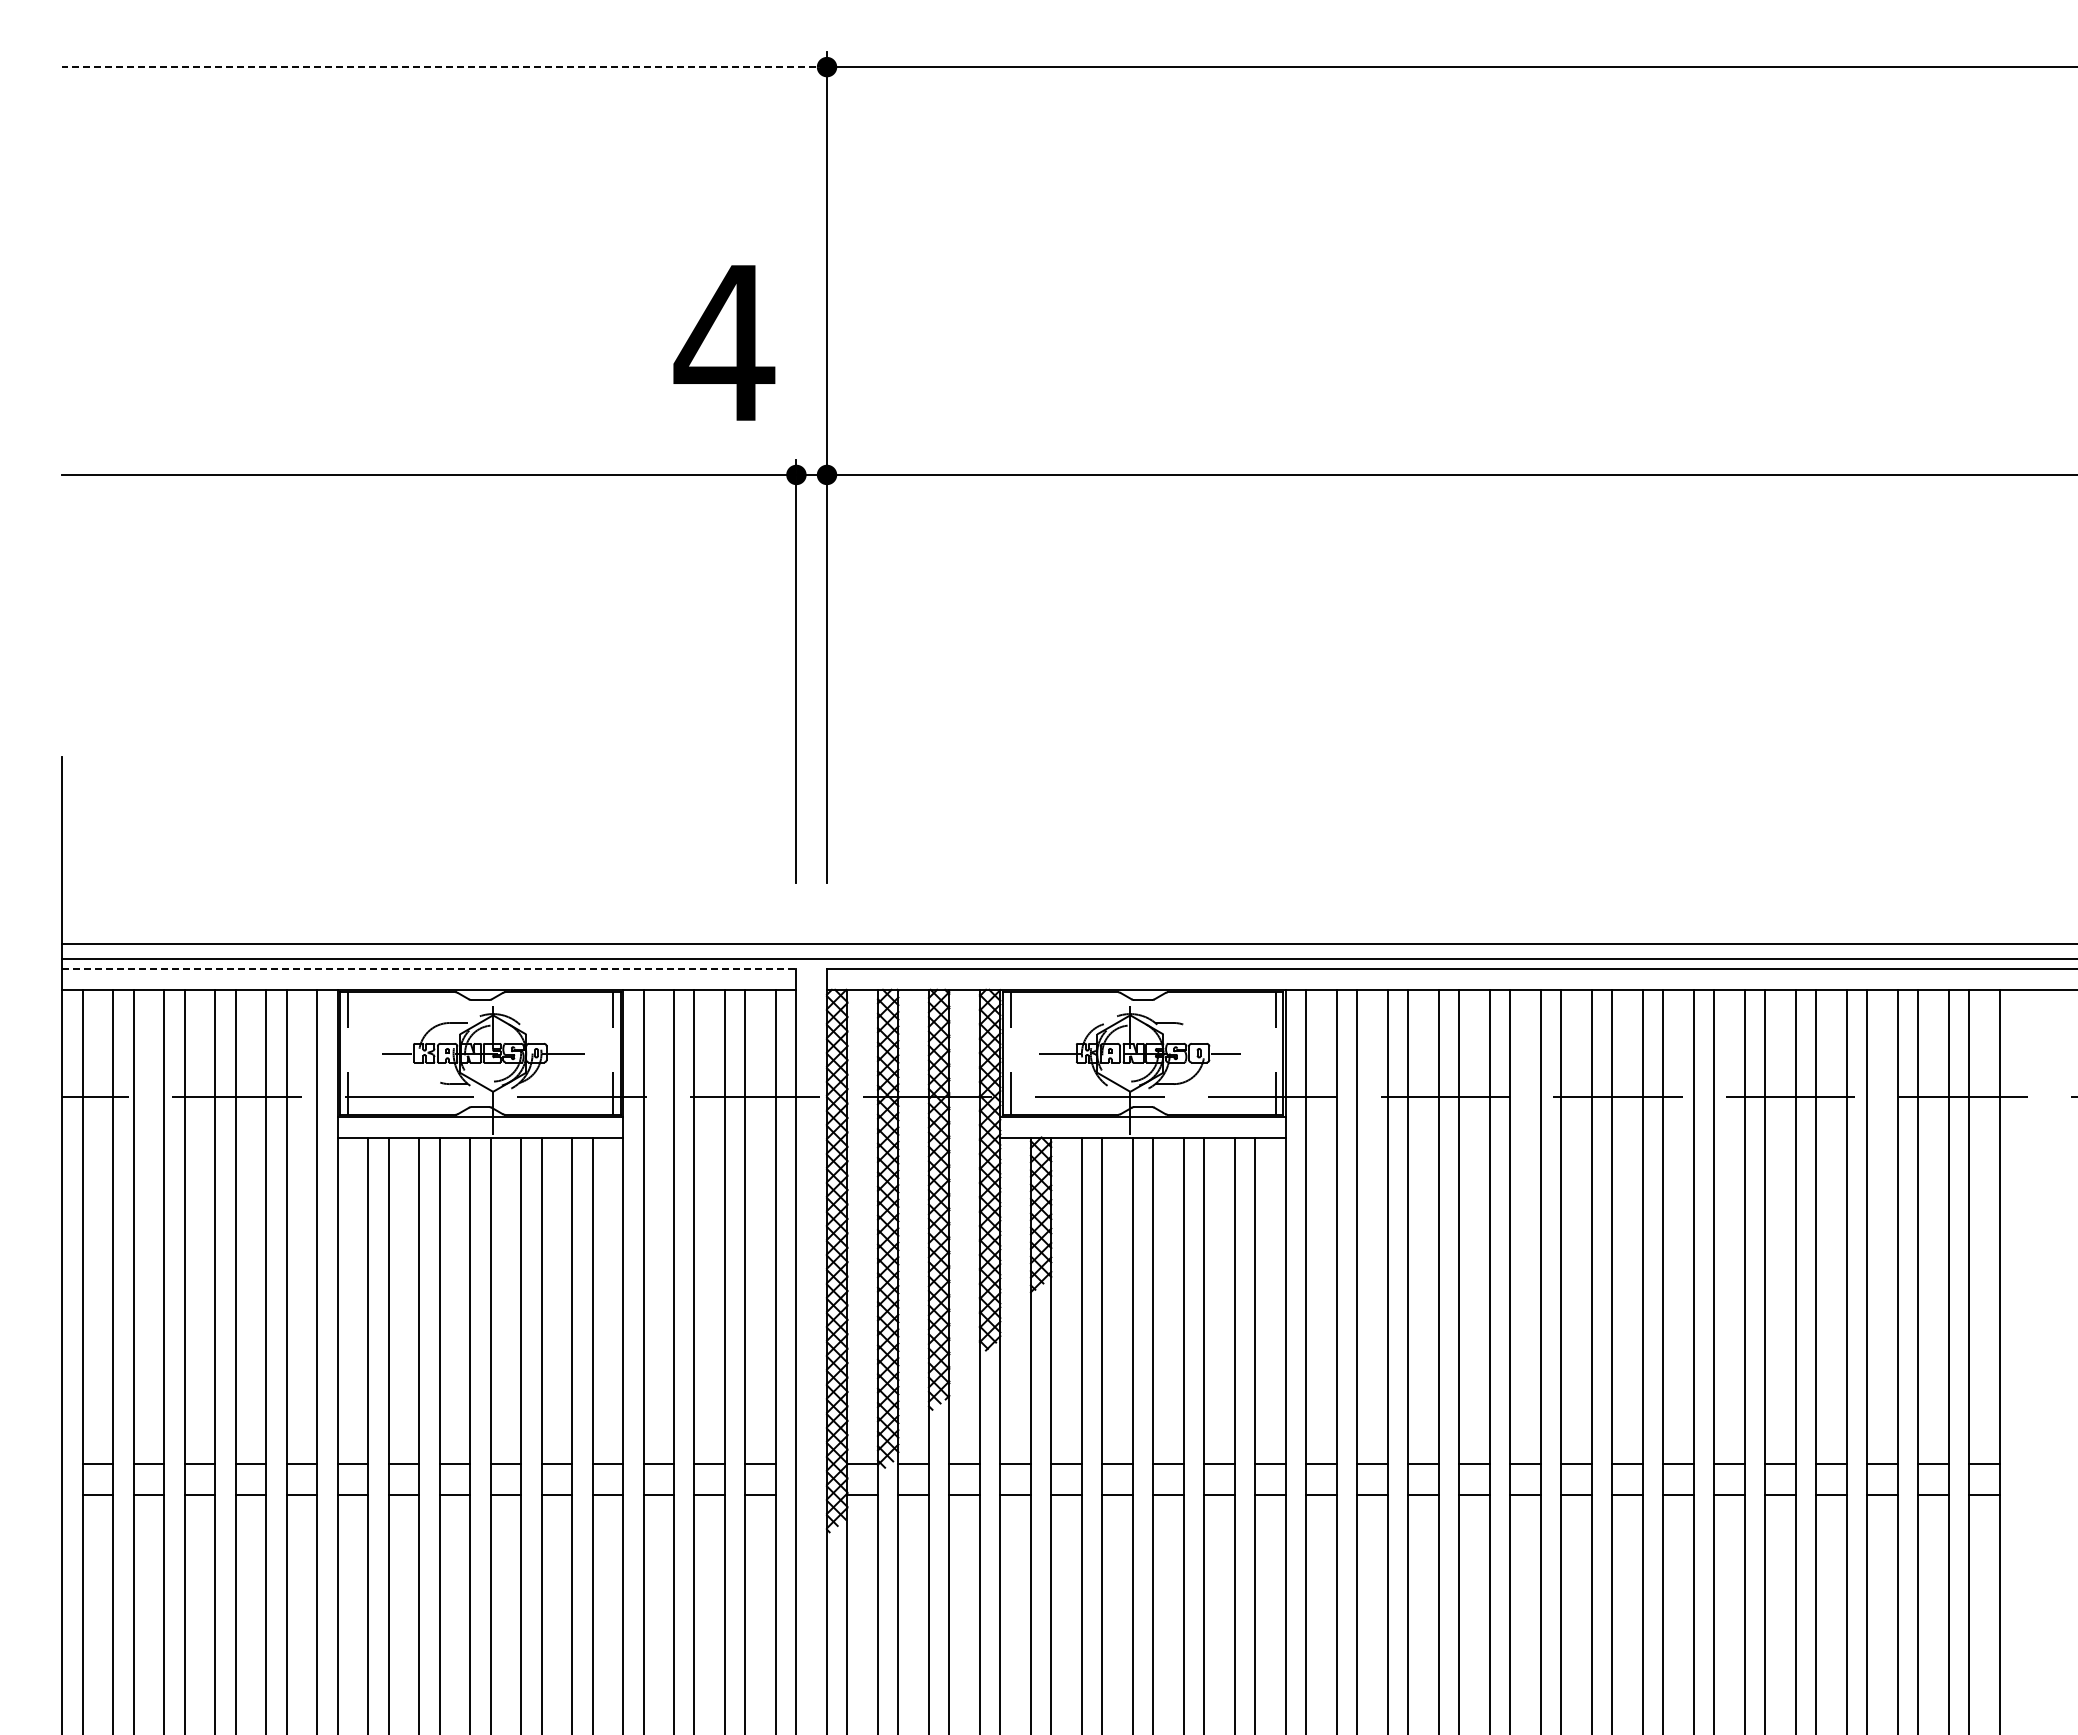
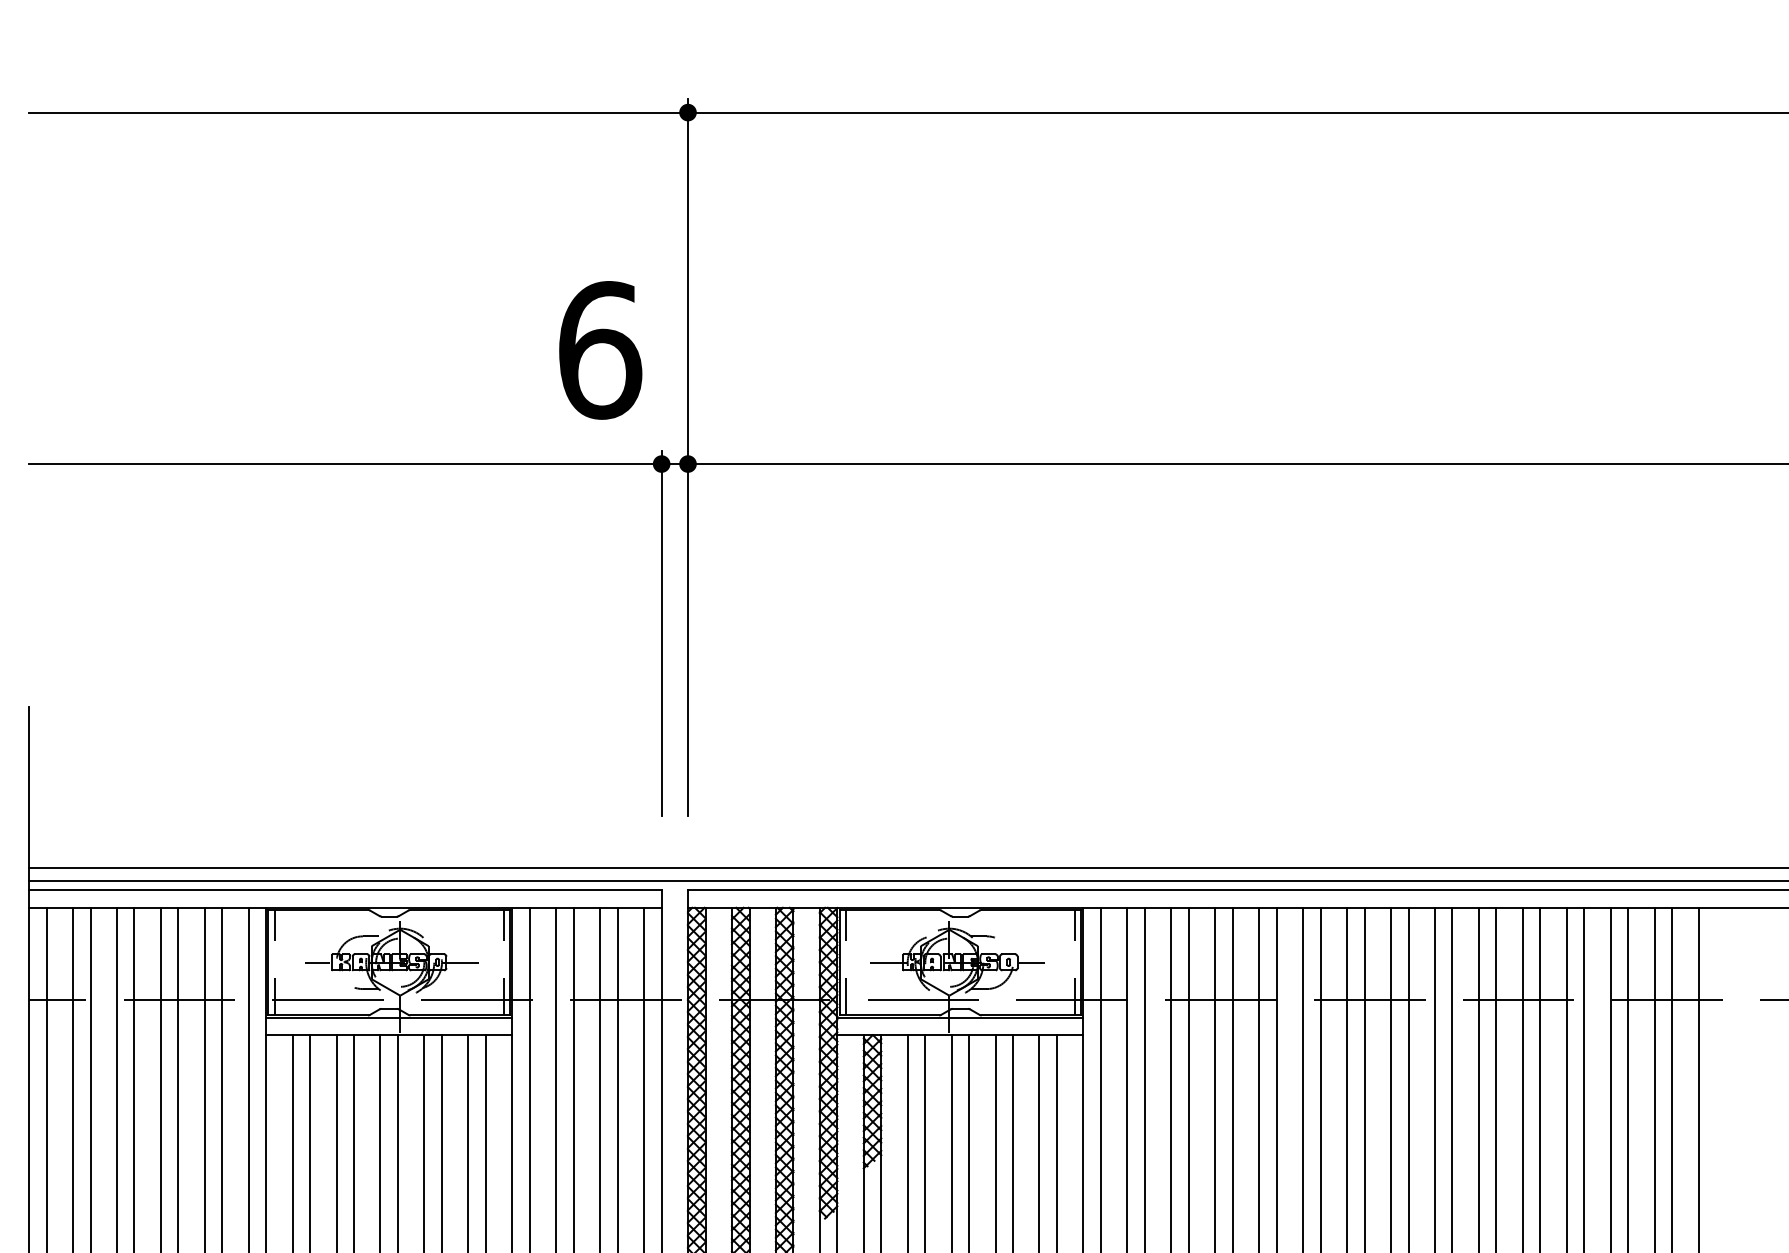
line: (444, 67) -> (358, 112), dashed -> solid
text: (724, 342) -> (599, 349), 4 -> 6
line: (429, 969) -> (345, 890), dashed -> solid

